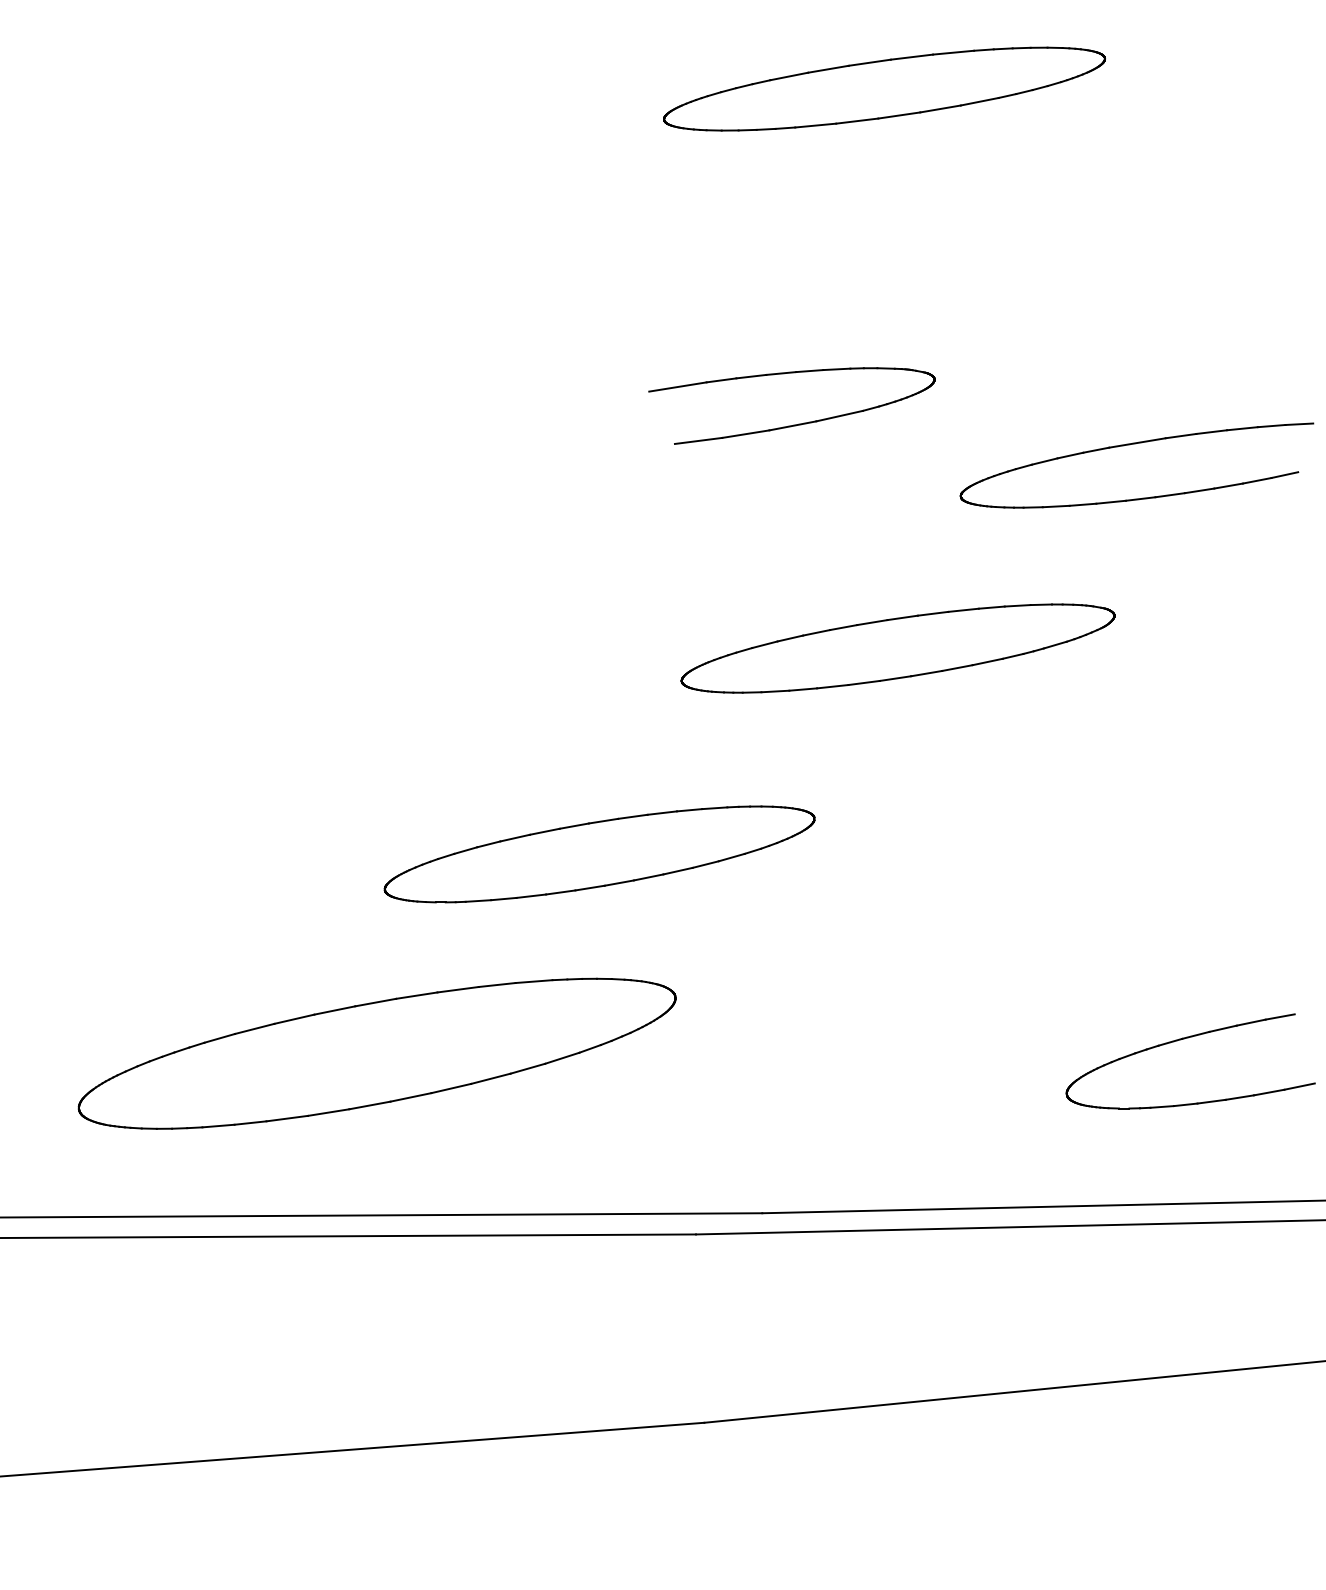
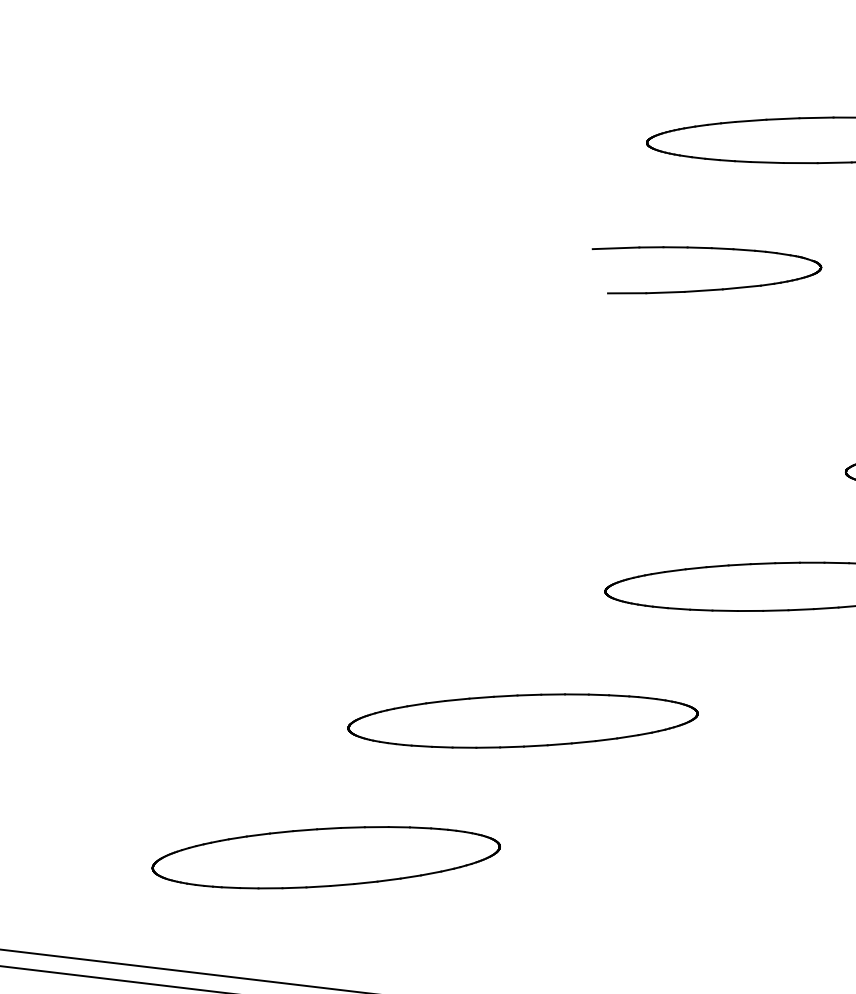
part: (793, 424) -> (704, 289), moved
part: (377, 1053) -> (326, 857), size x0.71

